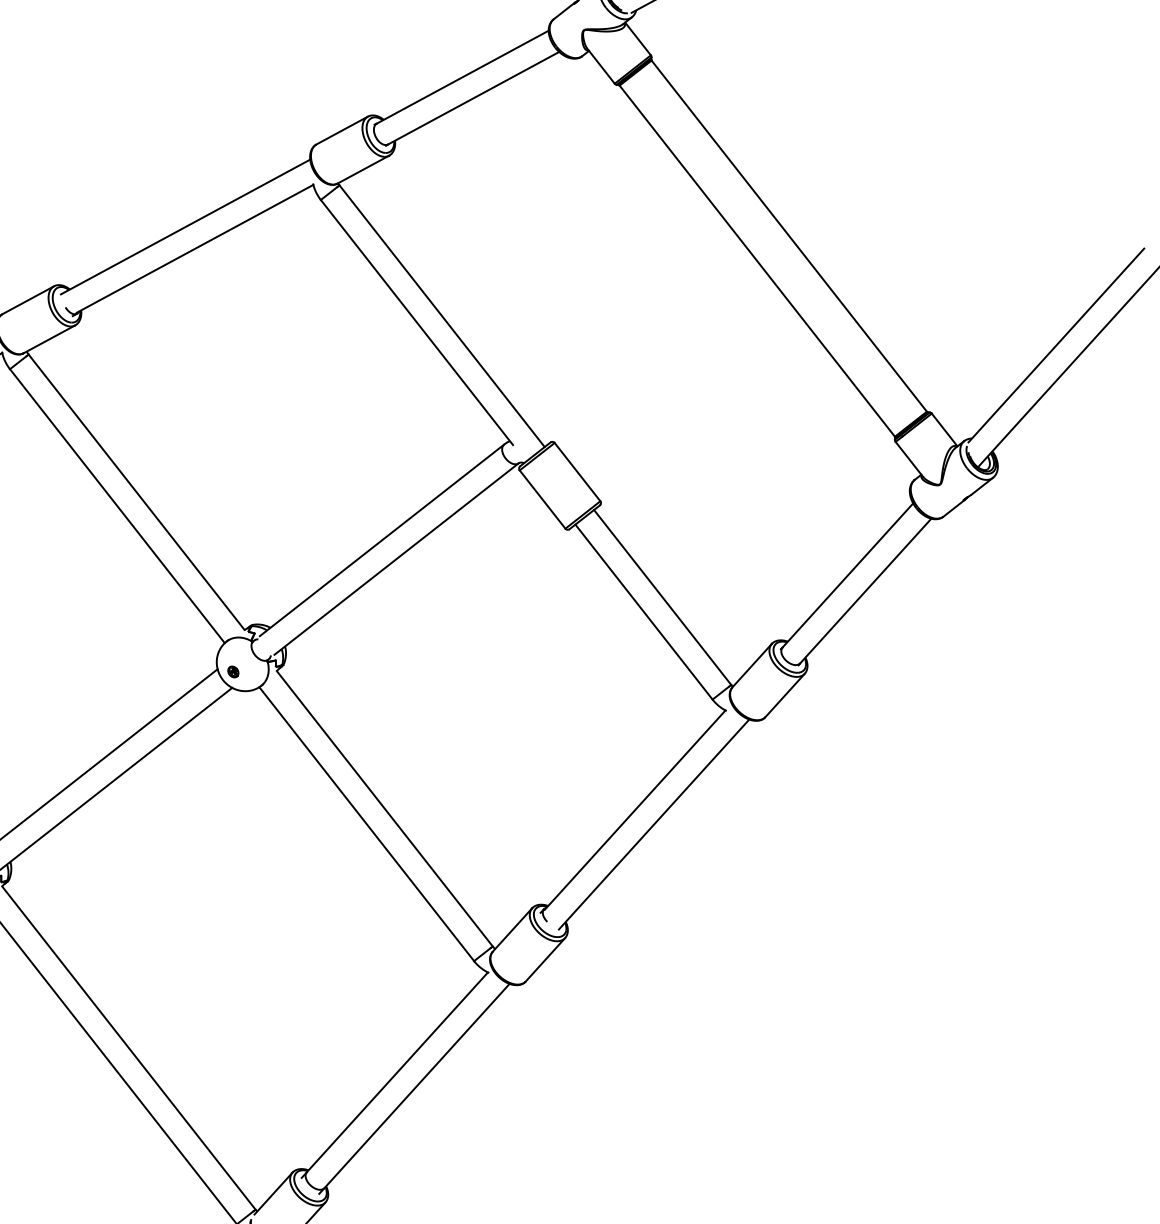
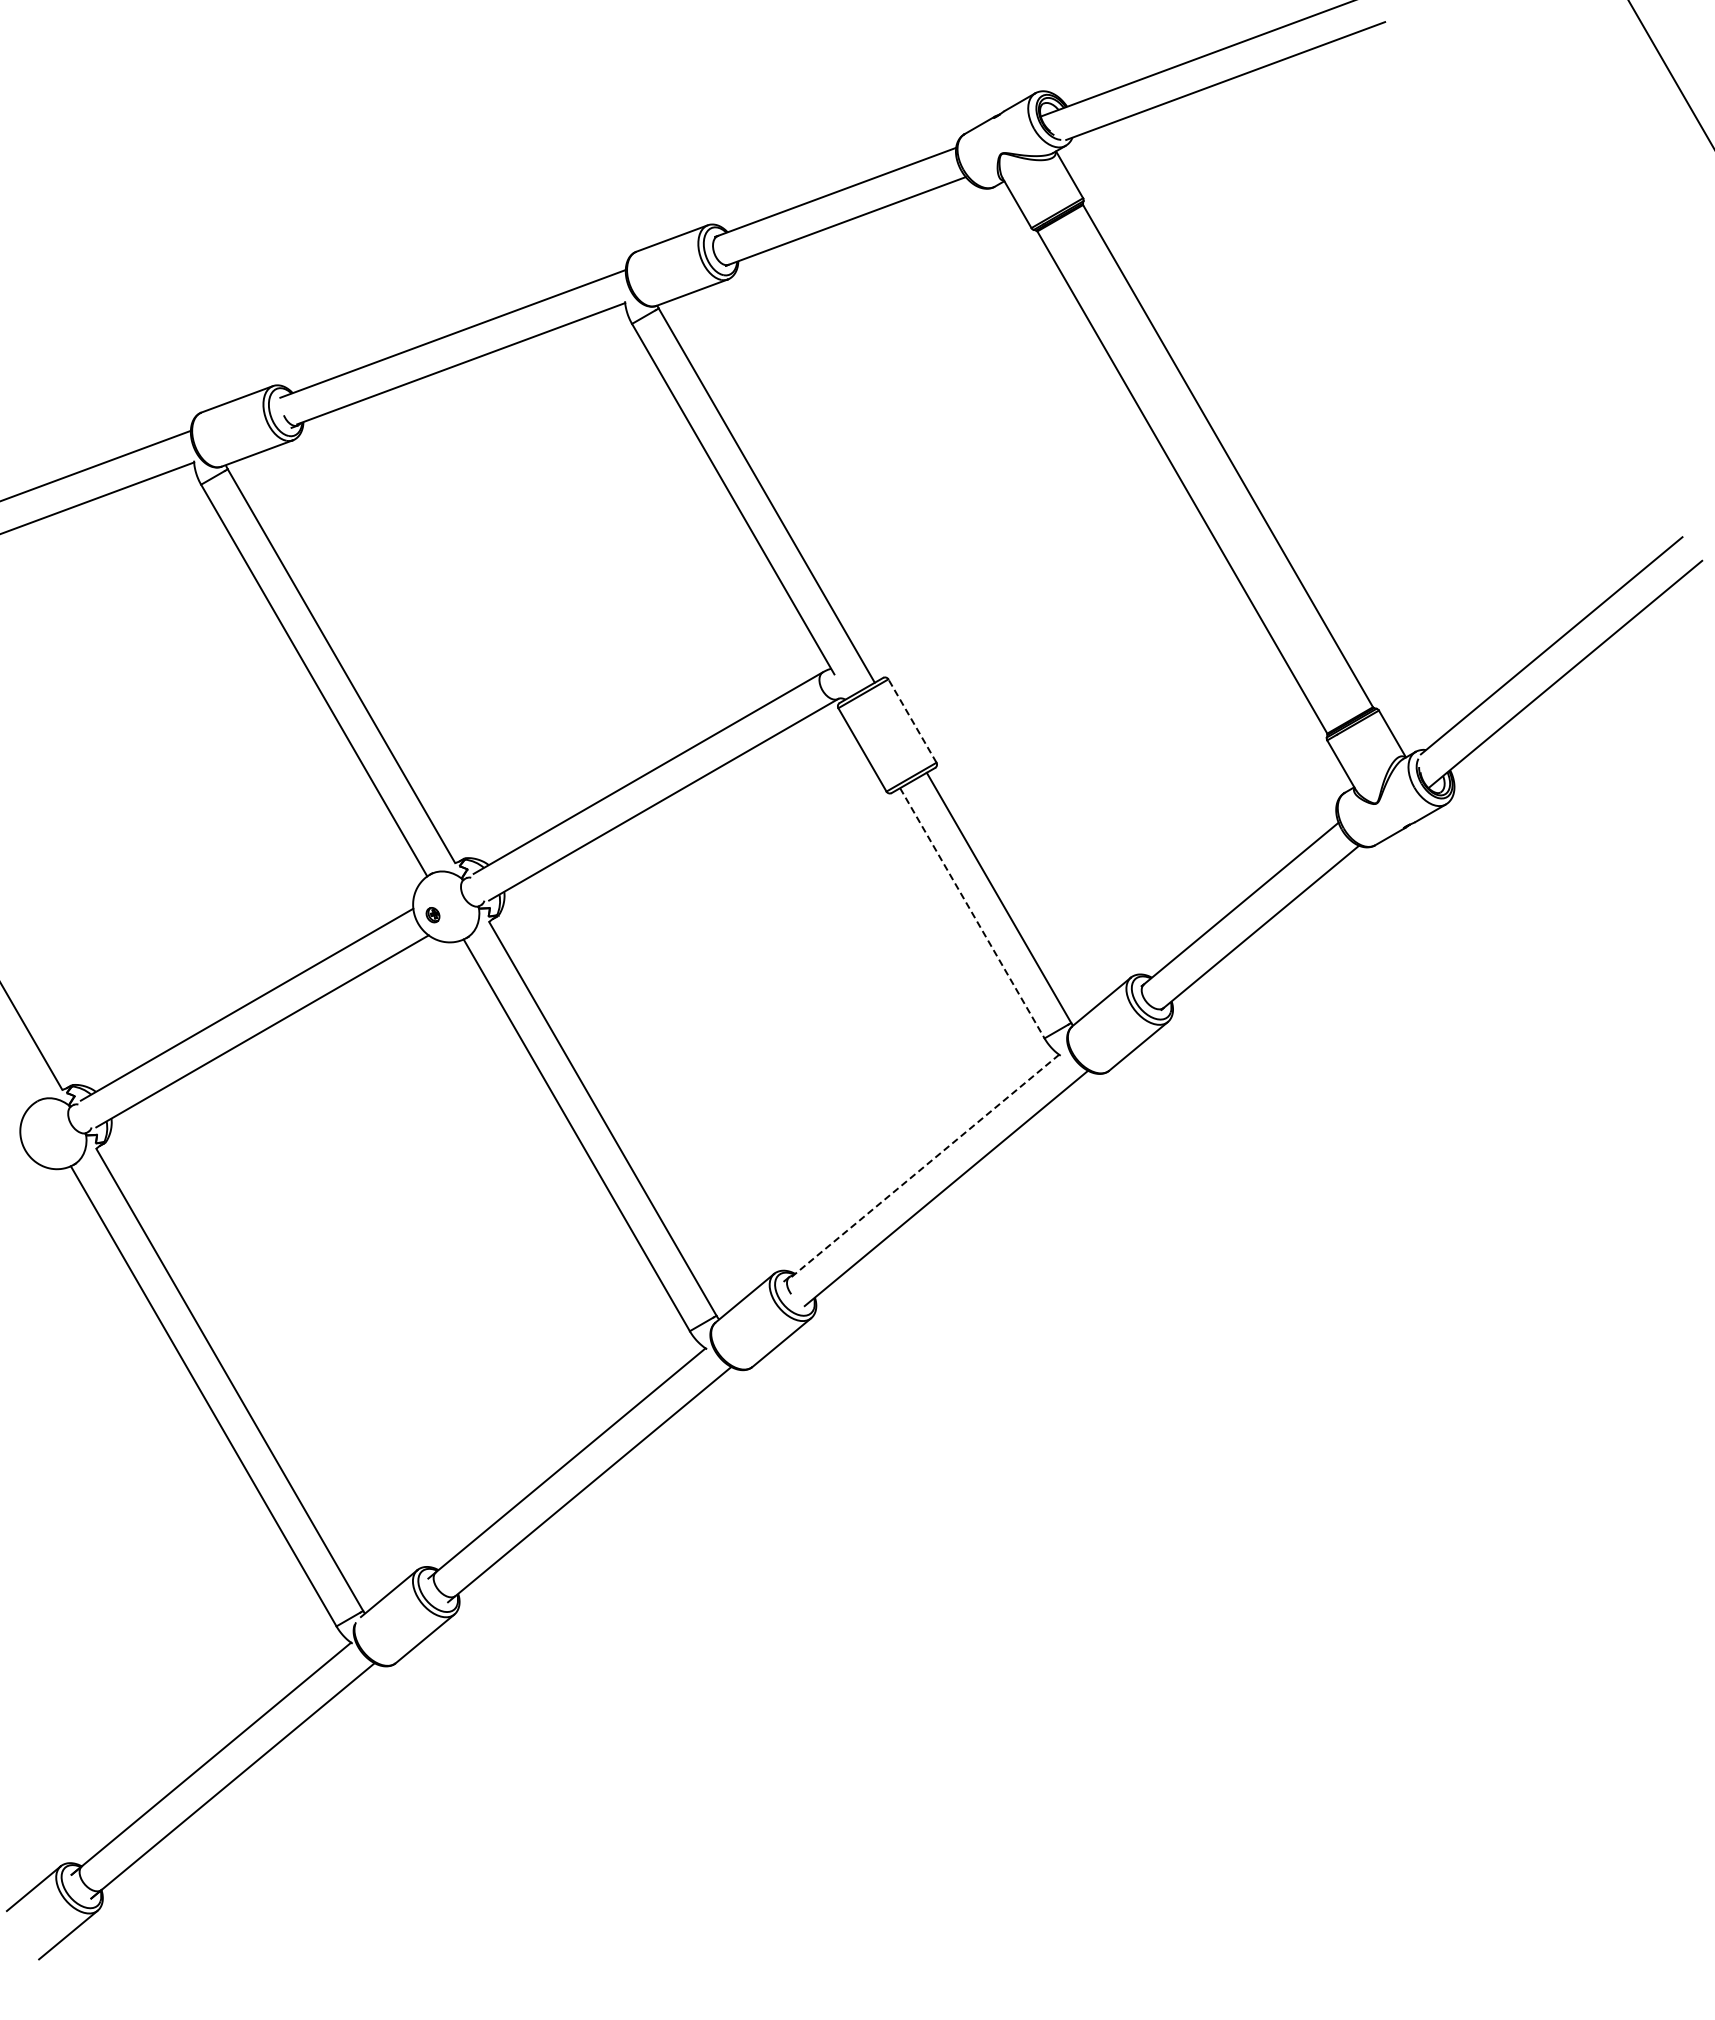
line: (577, 471) -> (912, 720), solid -> dashed
line: (644, 612) -> (972, 913), solid -> dashed
line: (635, 810) -> (924, 1166), solid -> dashed

